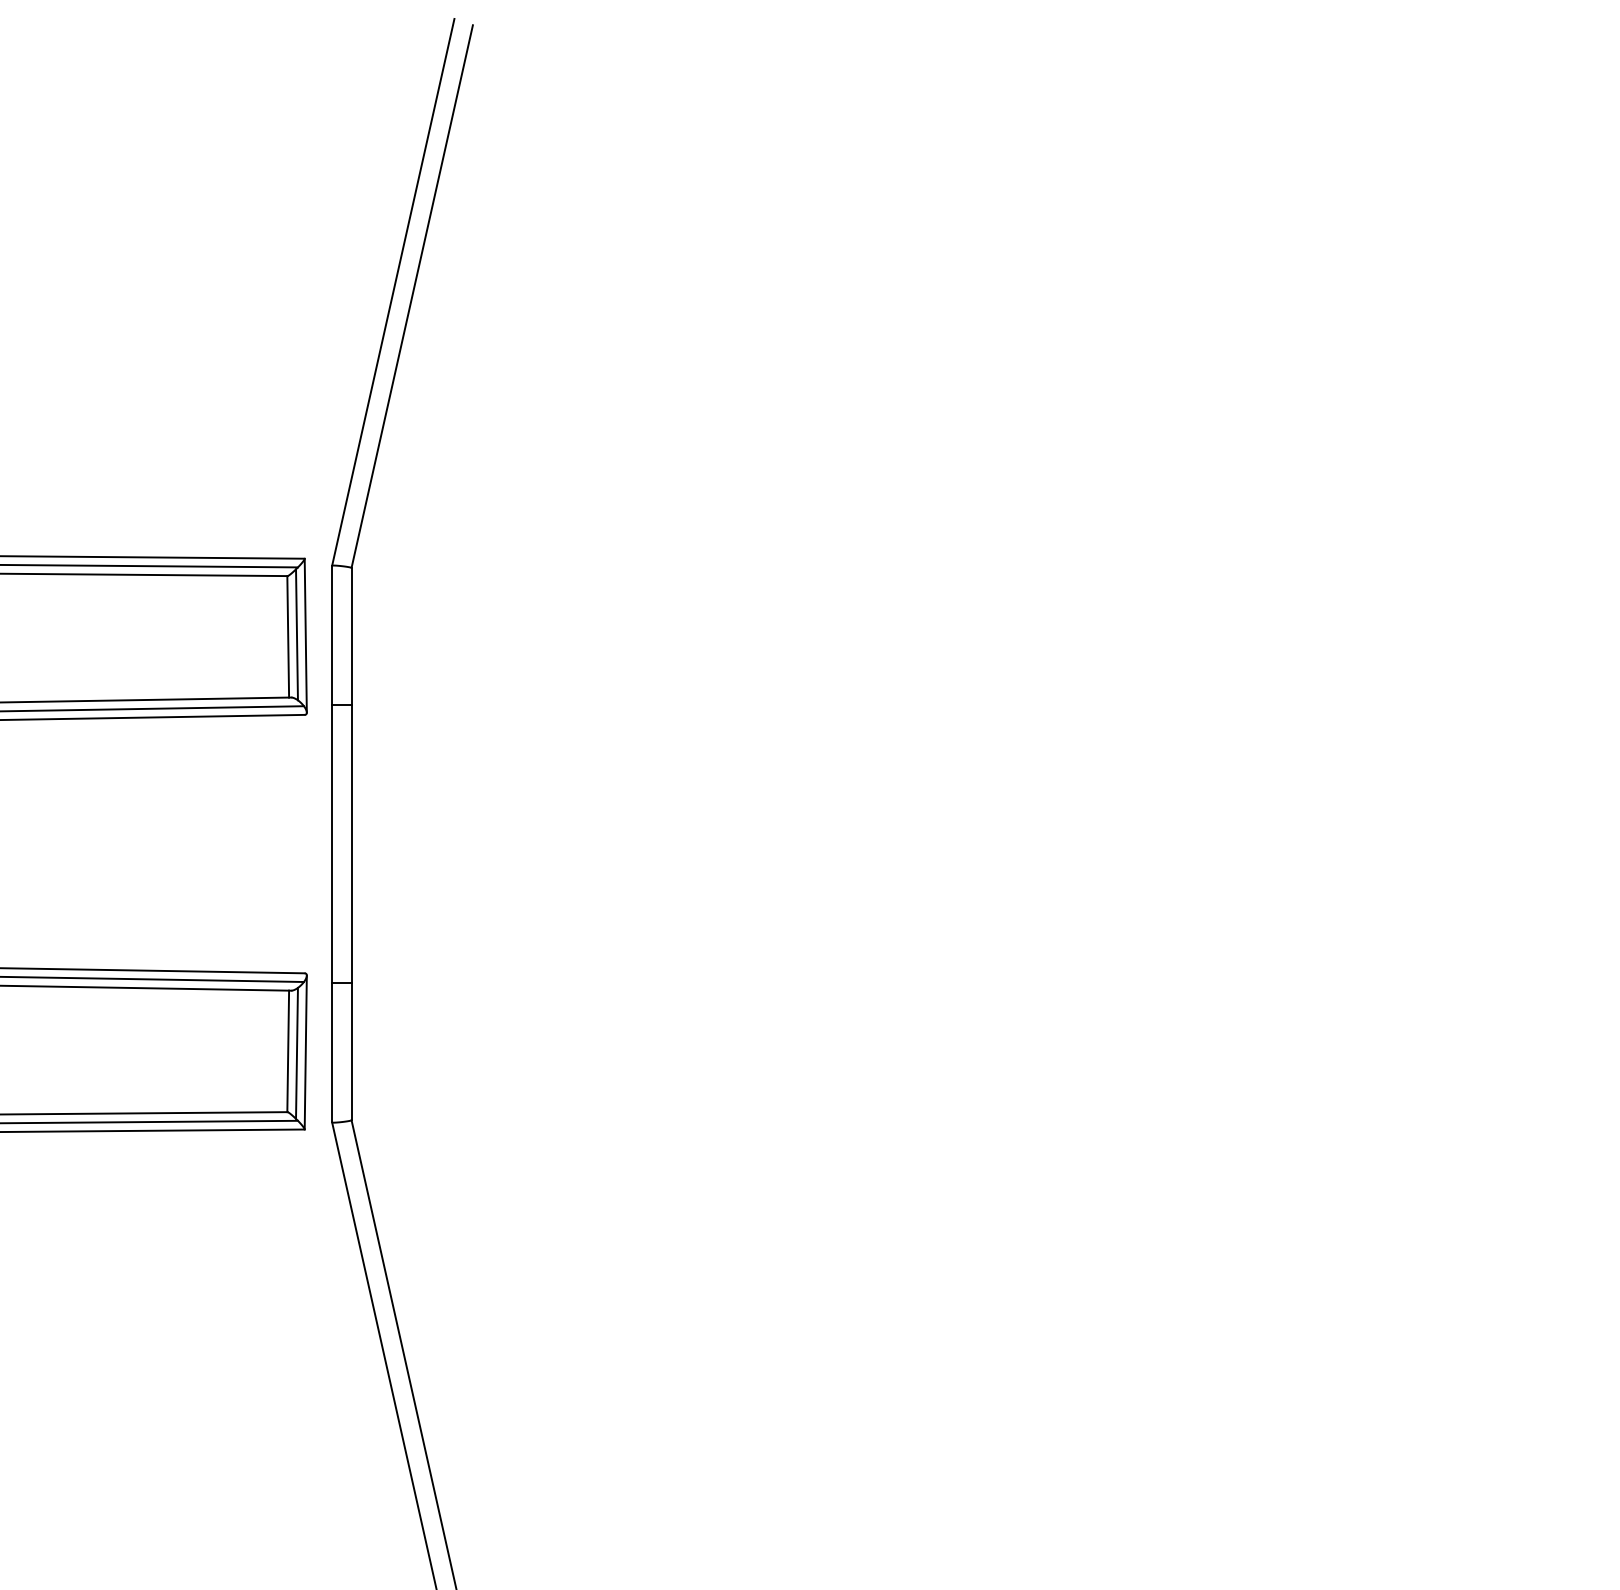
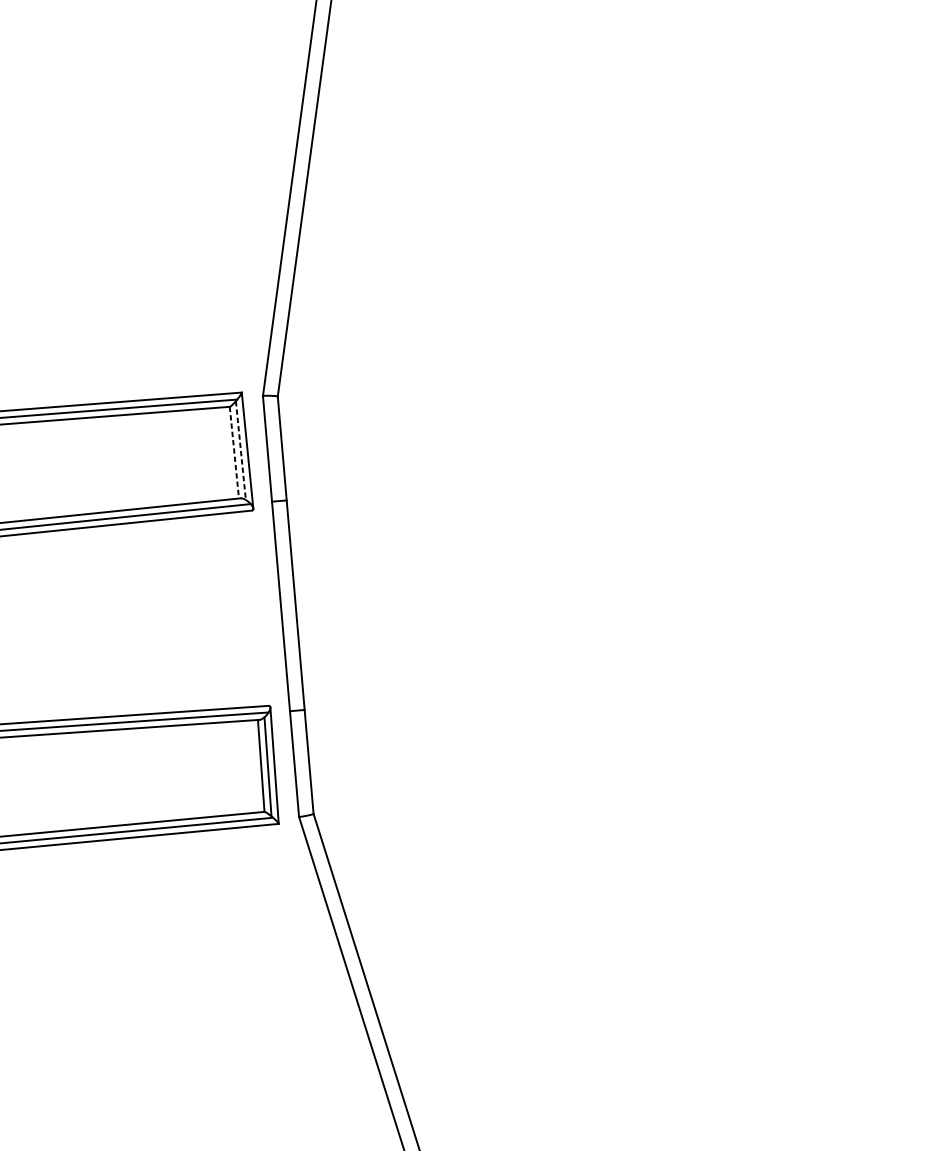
line: (297, 635) -> (241, 451), solid -> dashed
line: (288, 636) -> (234, 452), solid -> dashed

